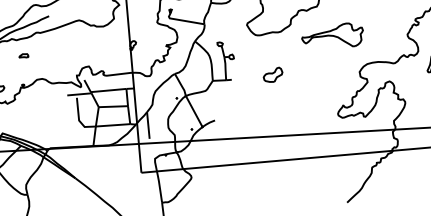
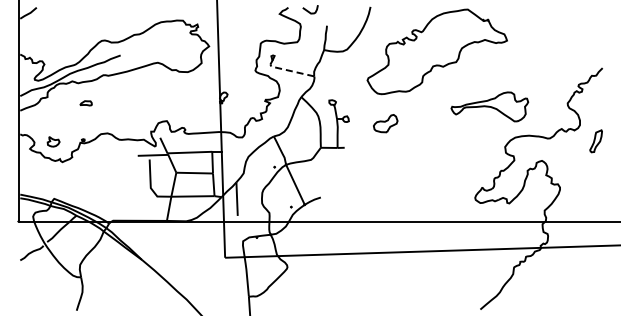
line: (182, 20) -> (287, 70), solid -> dashed
part: (332, 35) -> (489, 106), moved
part: (272, 74) -> (385, 123), moved

